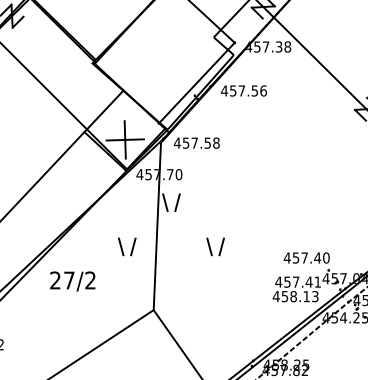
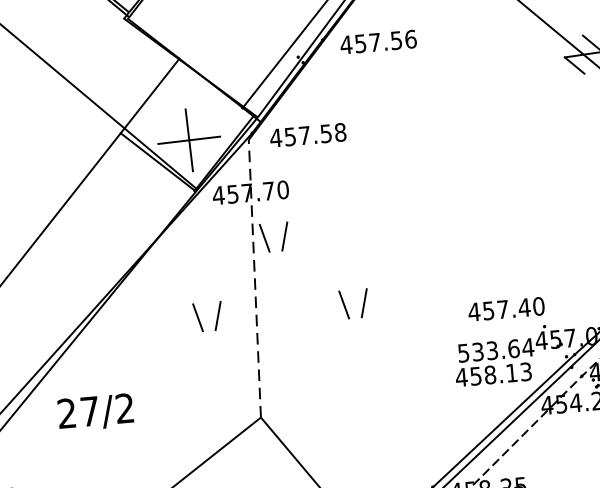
line: (157, 226) -> (255, 278), solid -> dashed
text: (72, 281) -> (95, 412), moved
text: (298, 281) -> (496, 349), 457.41 -> 533.64

